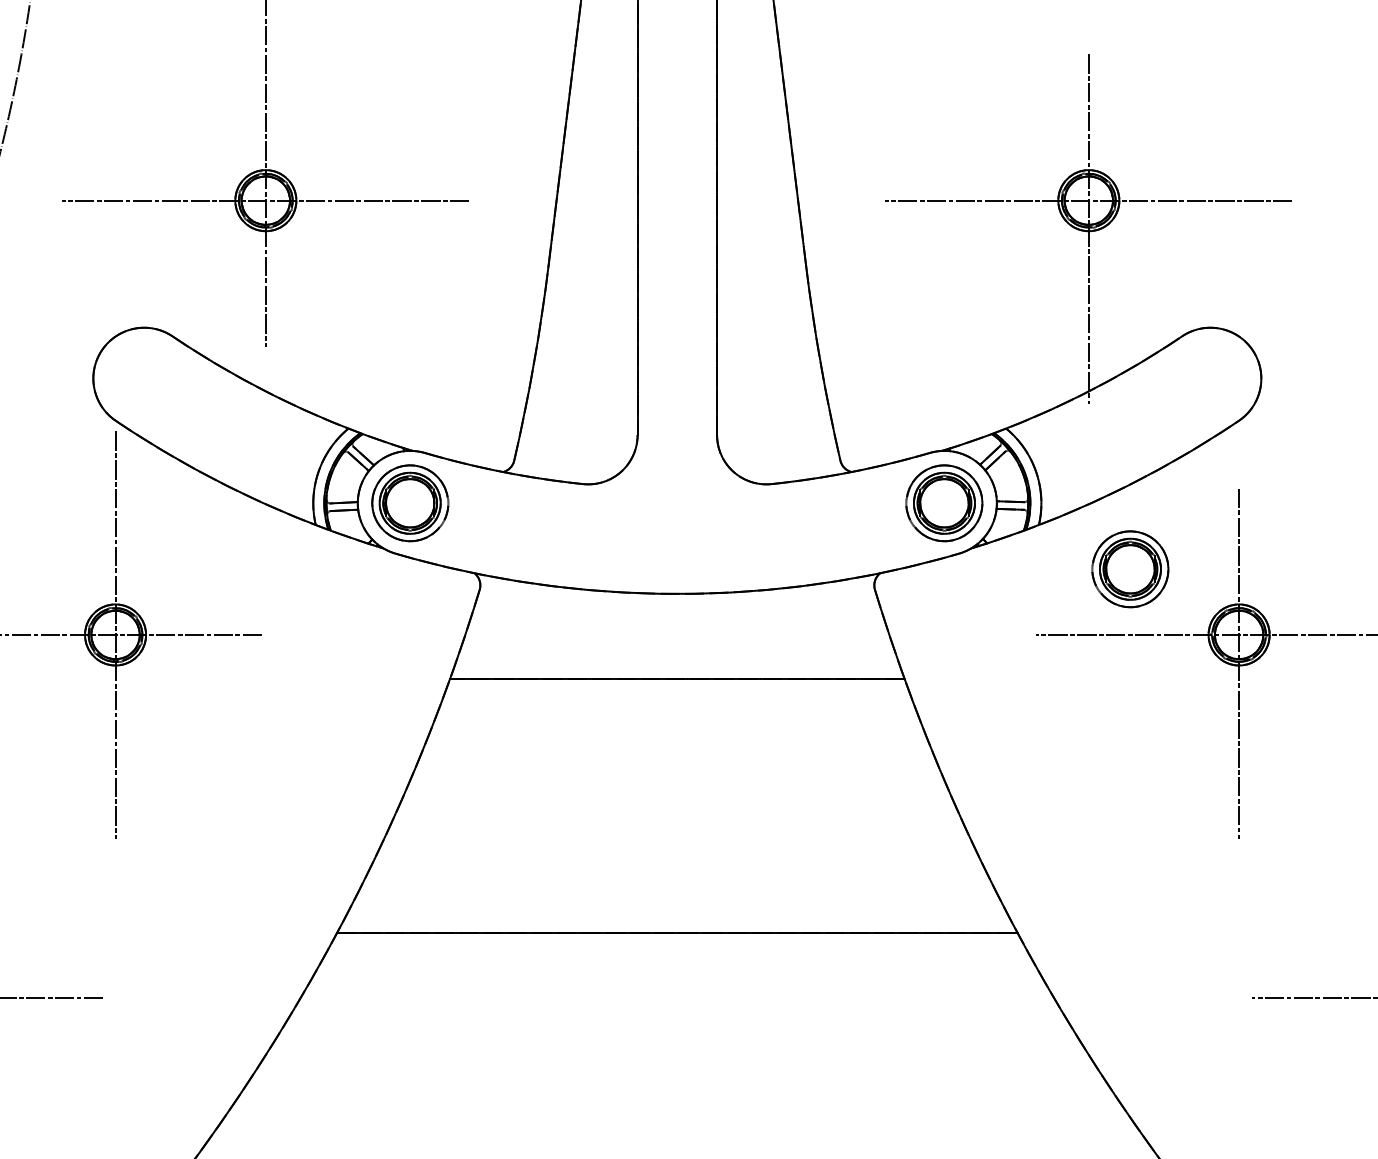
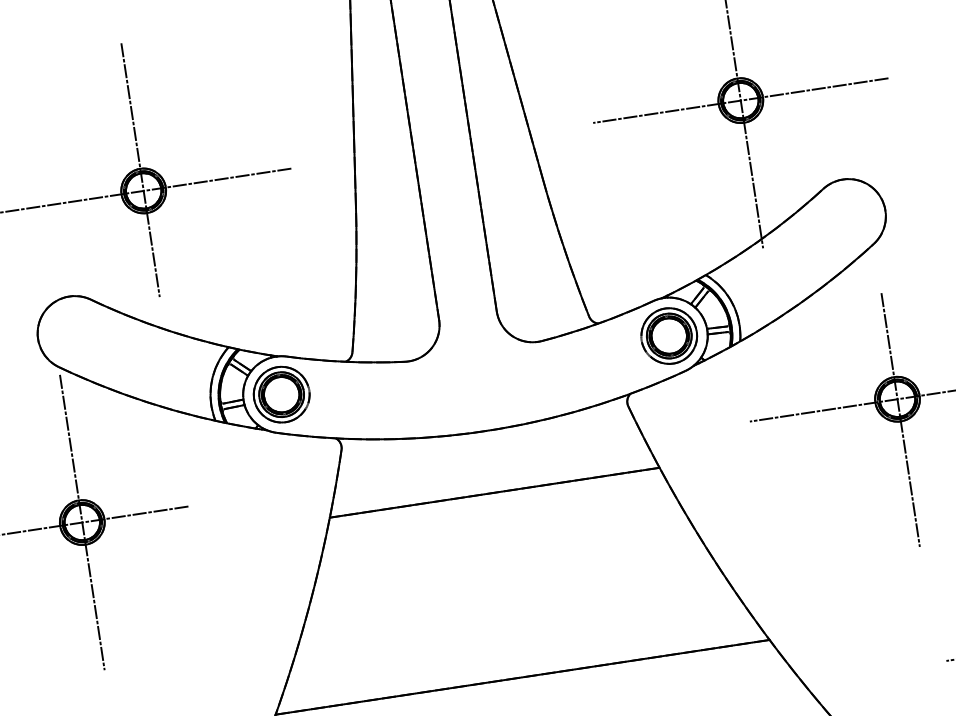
part: (1130, 569) -> (811, 363), removed

